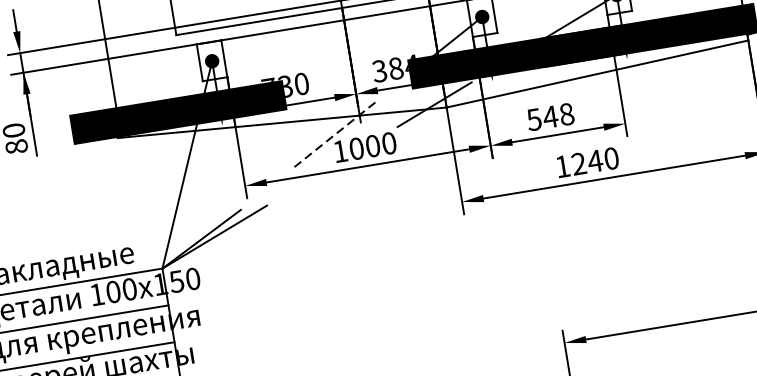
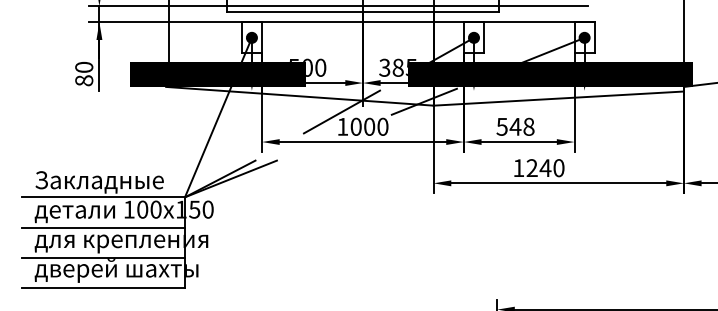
text: (410, 65) -> (410, 67), 384 -> 385
text: (277, 87) -> (300, 67), 730 -> 500
line: (335, 134) -> (341, 112), dashed -> solid

